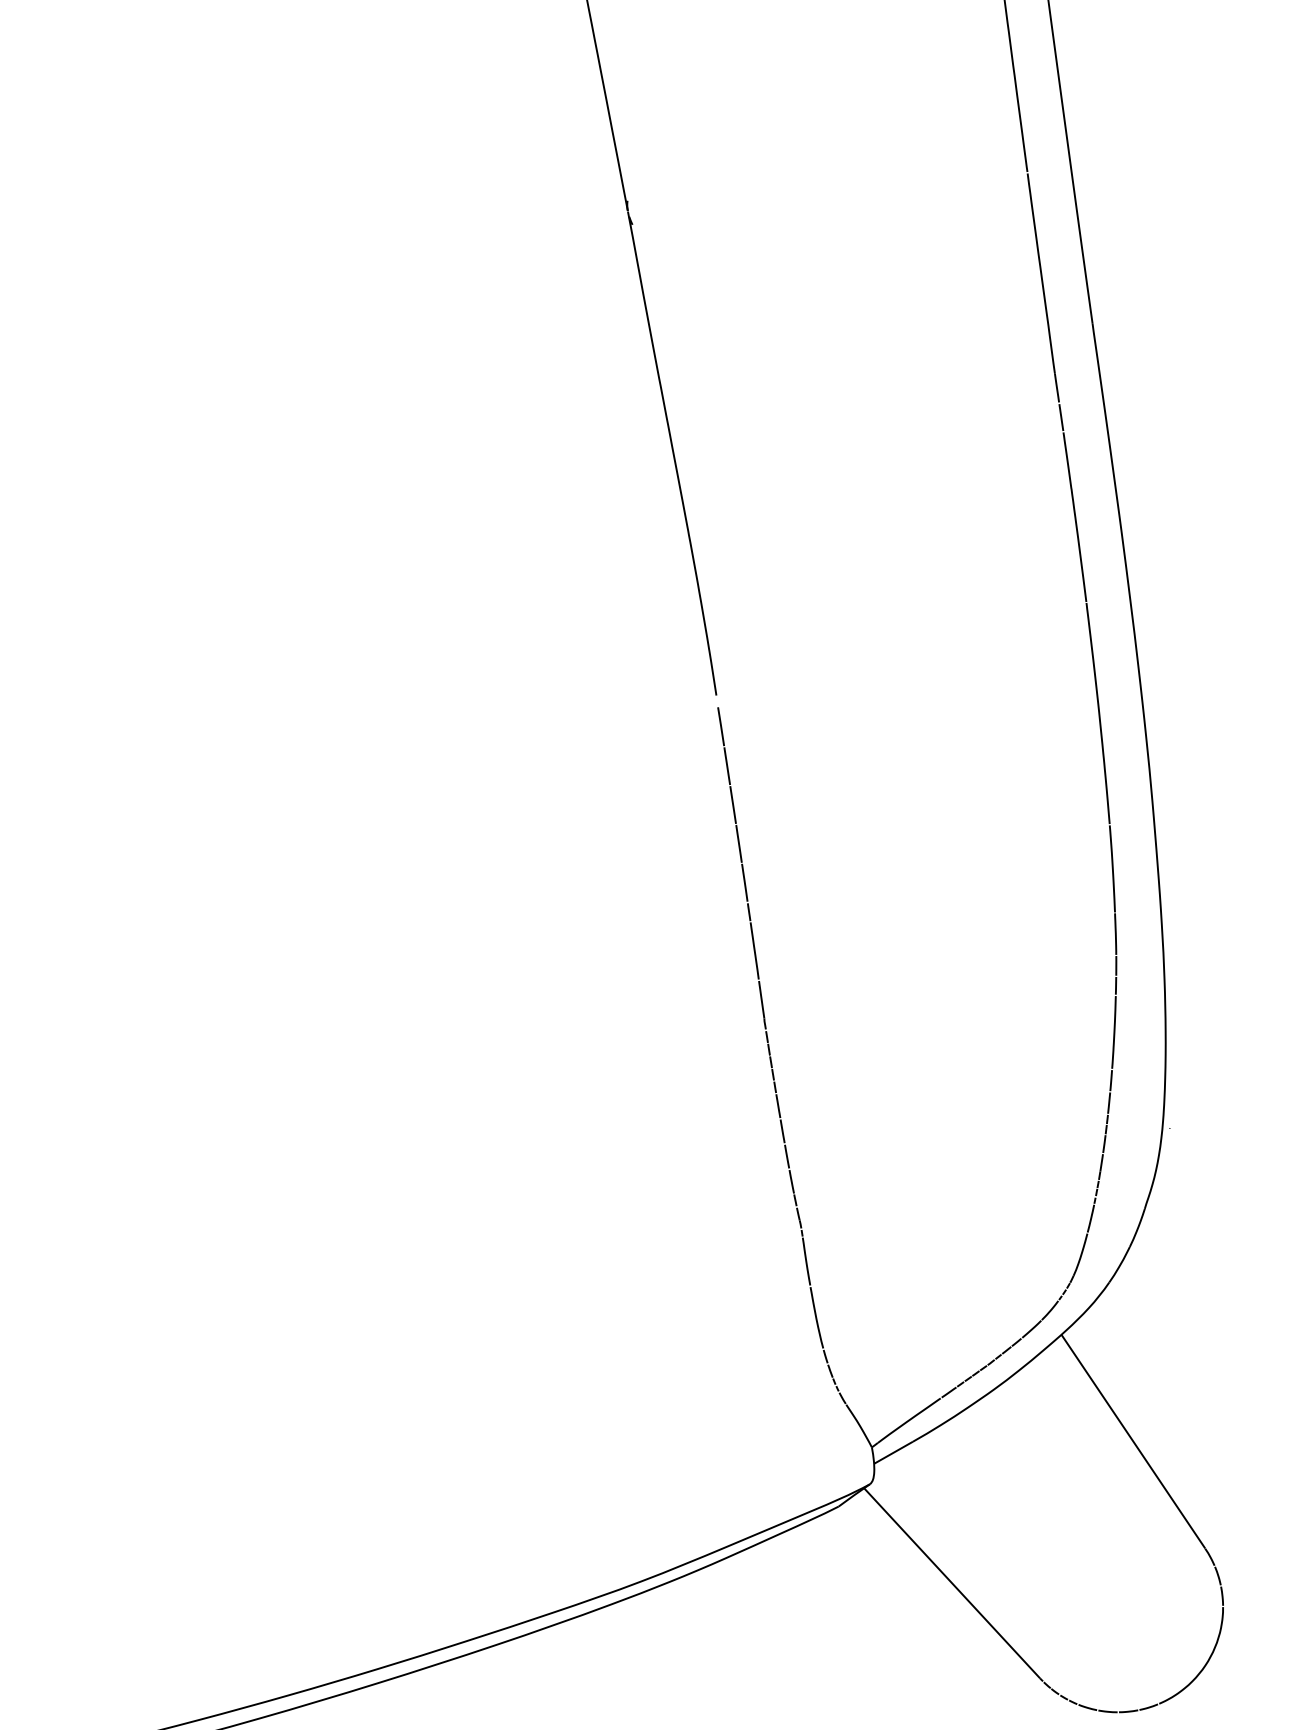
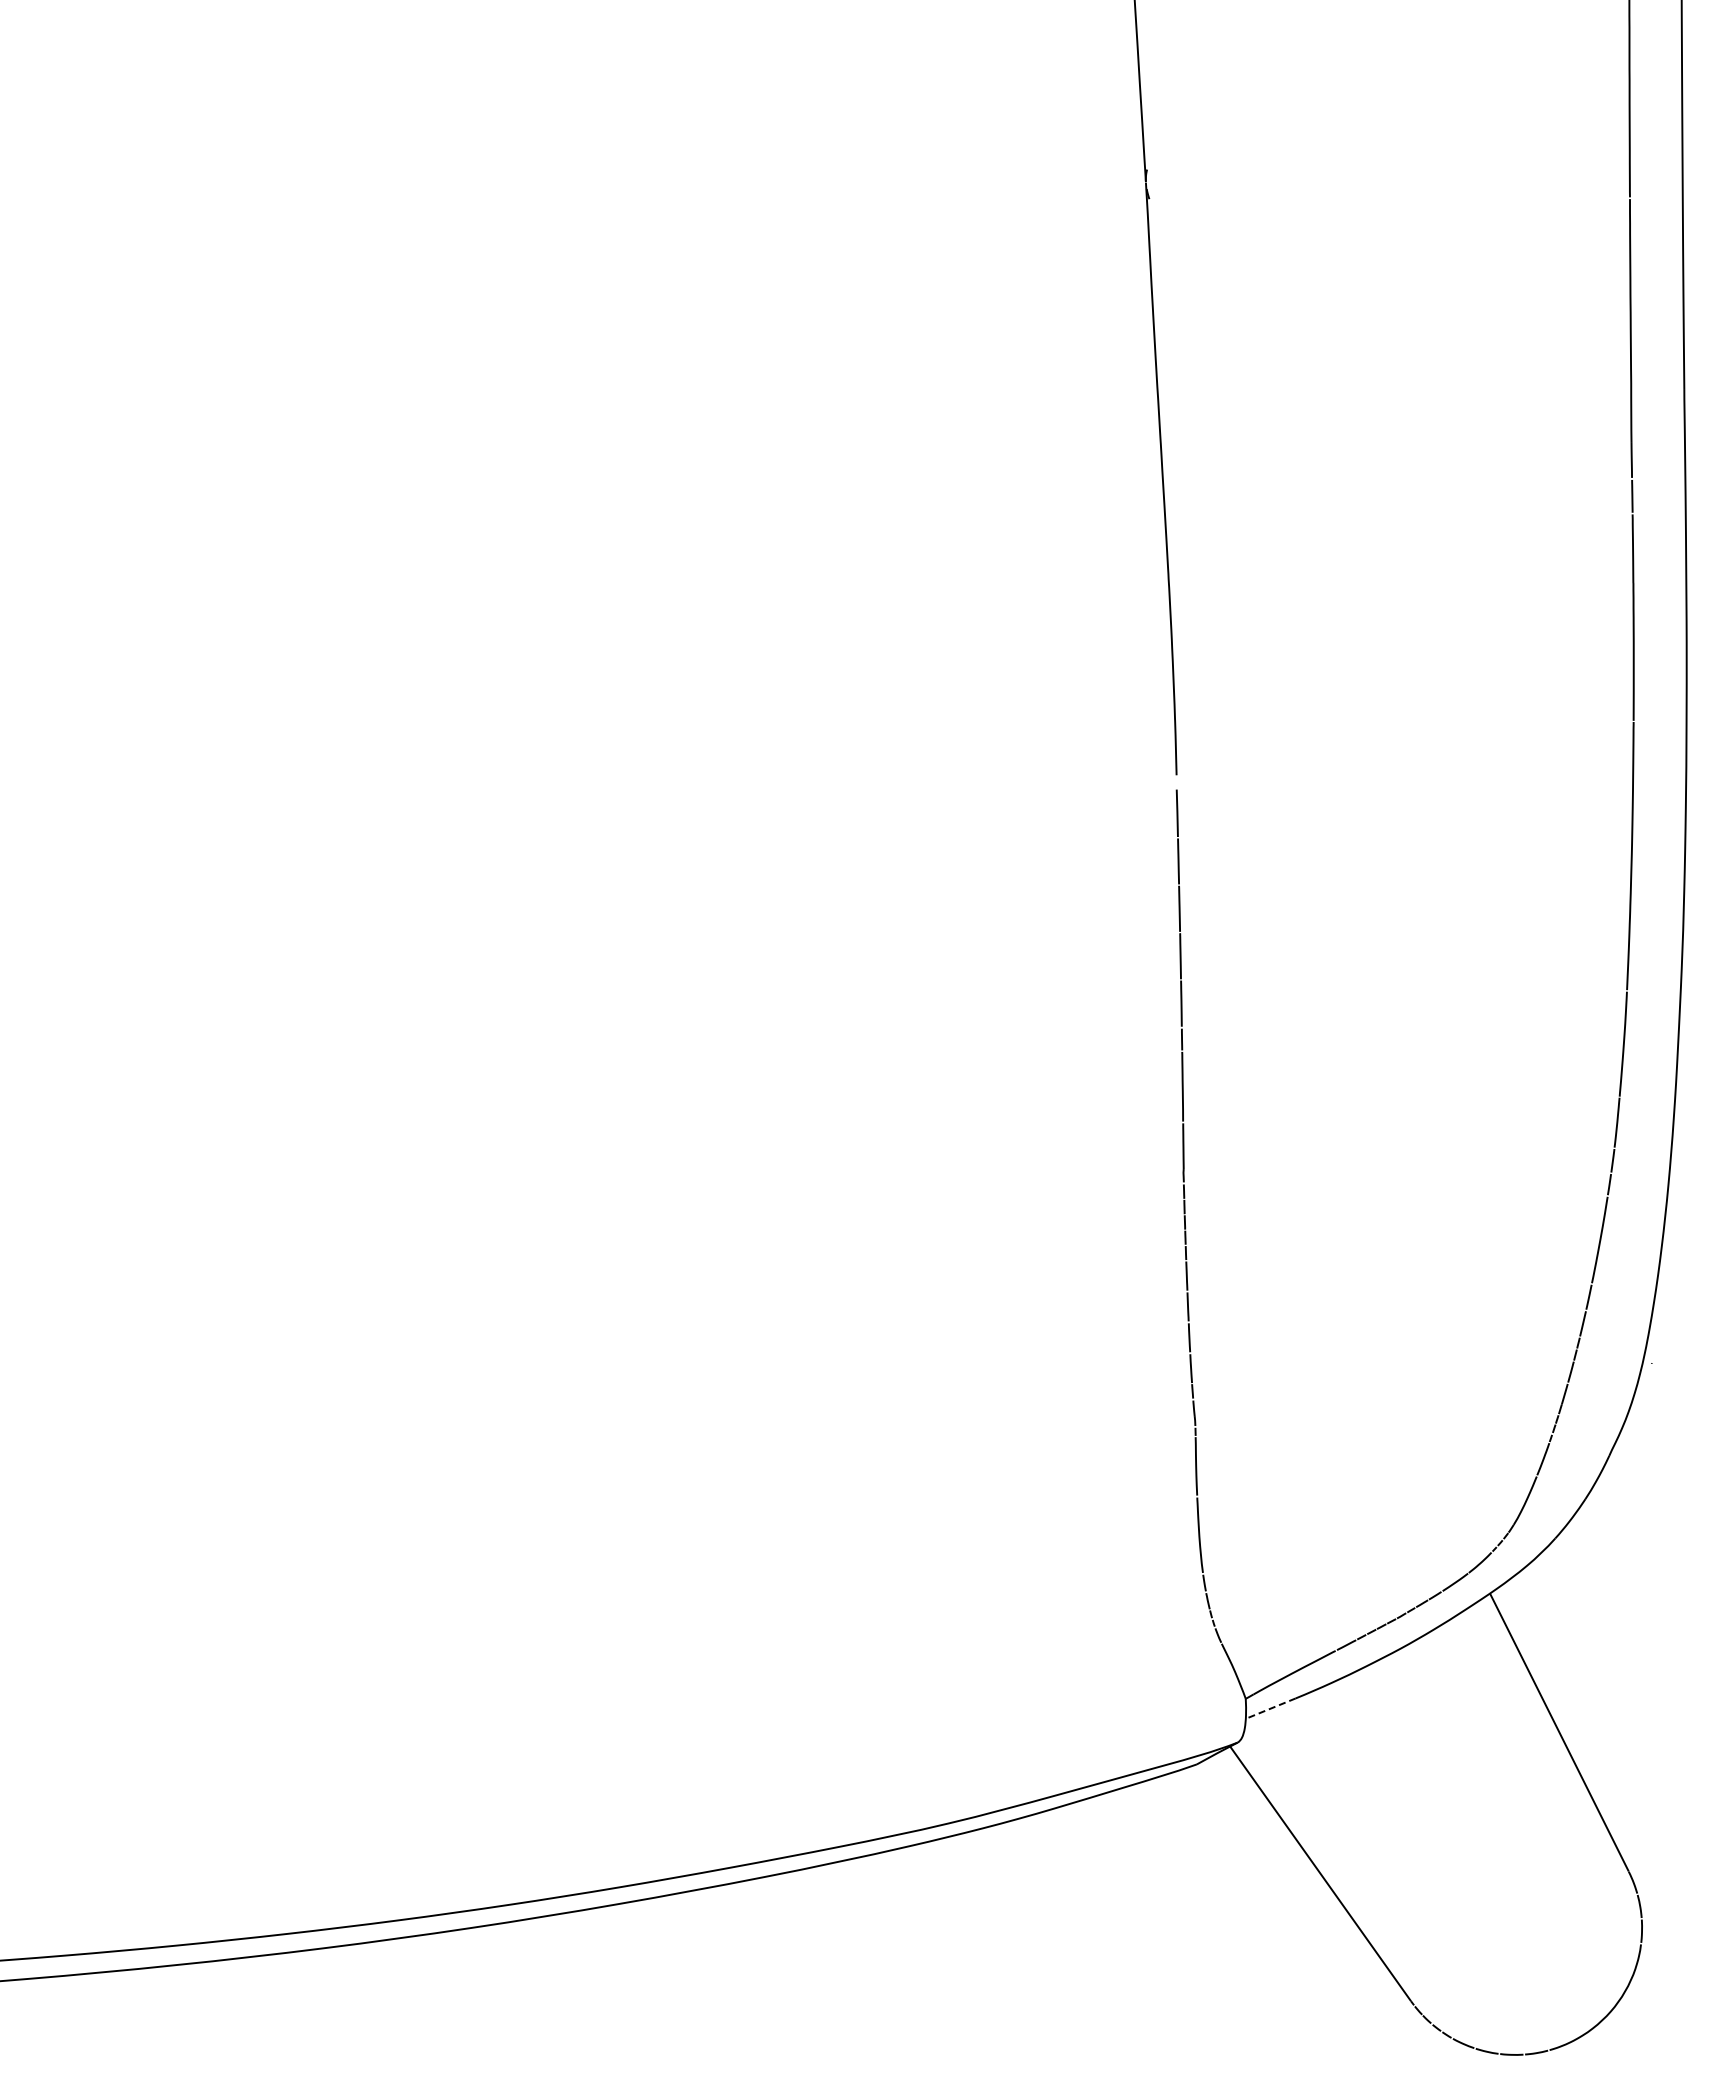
line: (893, 1452) -> (1270, 1708), solid -> dashed

